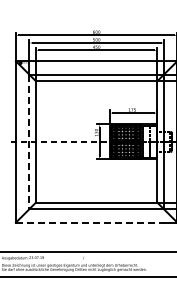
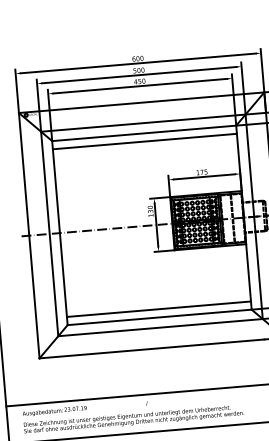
line: (96, 86) -> (144, 141), added
line: (29, 142) -> (50, 234), dashed -> solid
line: (96, 197) -> (158, 309), added
line: (90, 222) -> (152, 348), dashed -> solid

